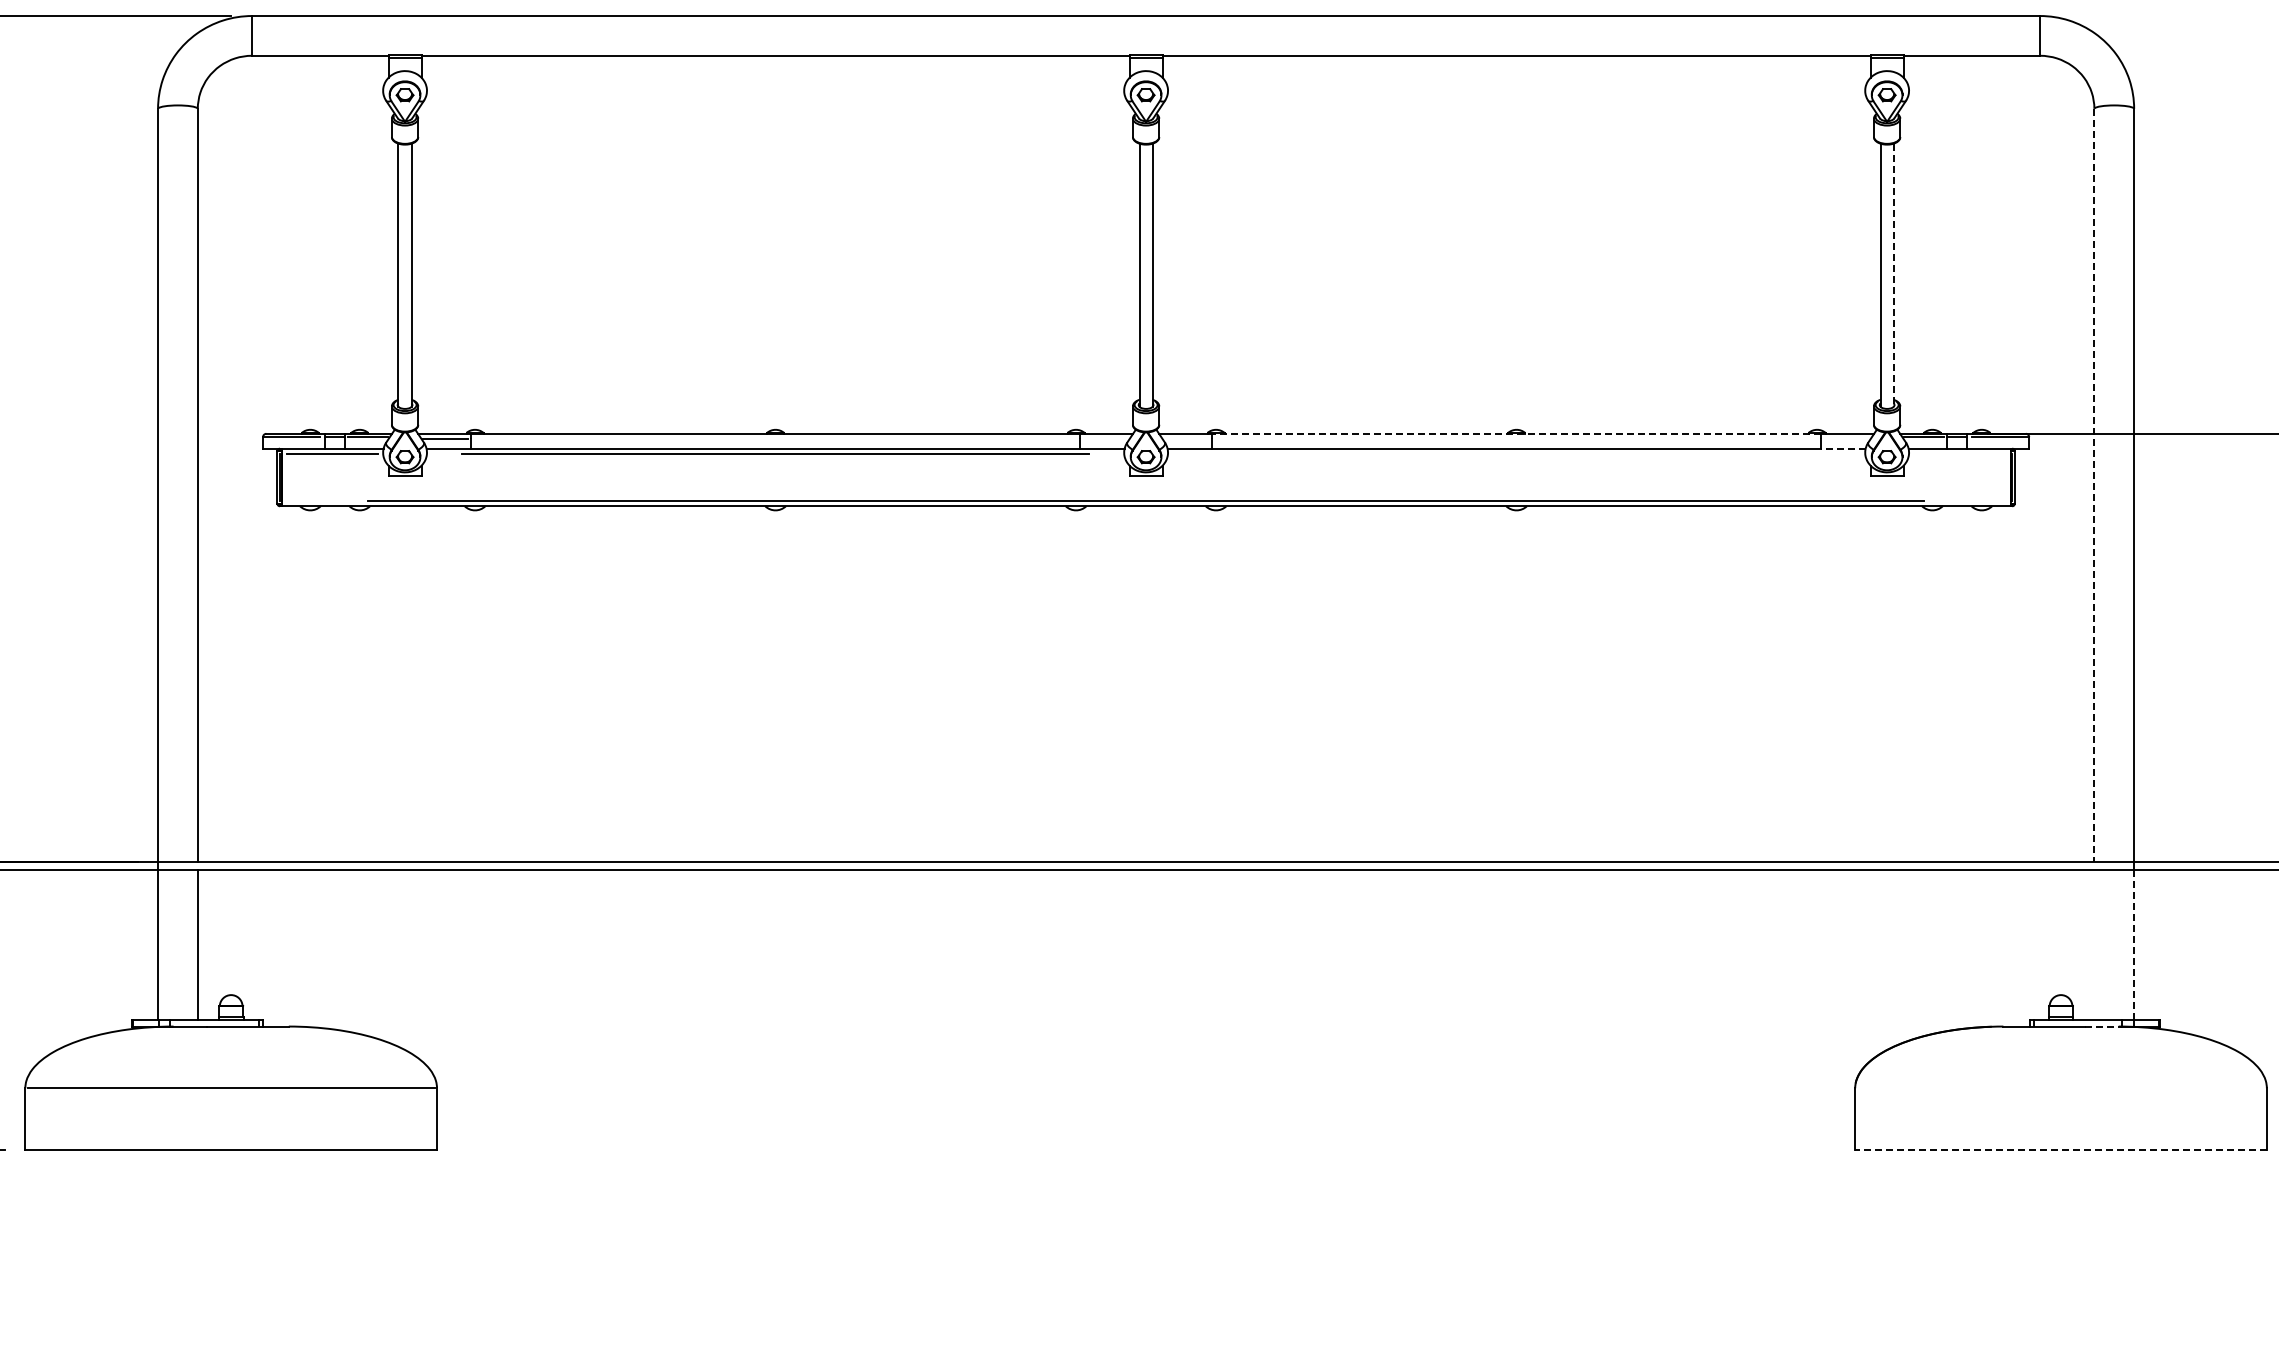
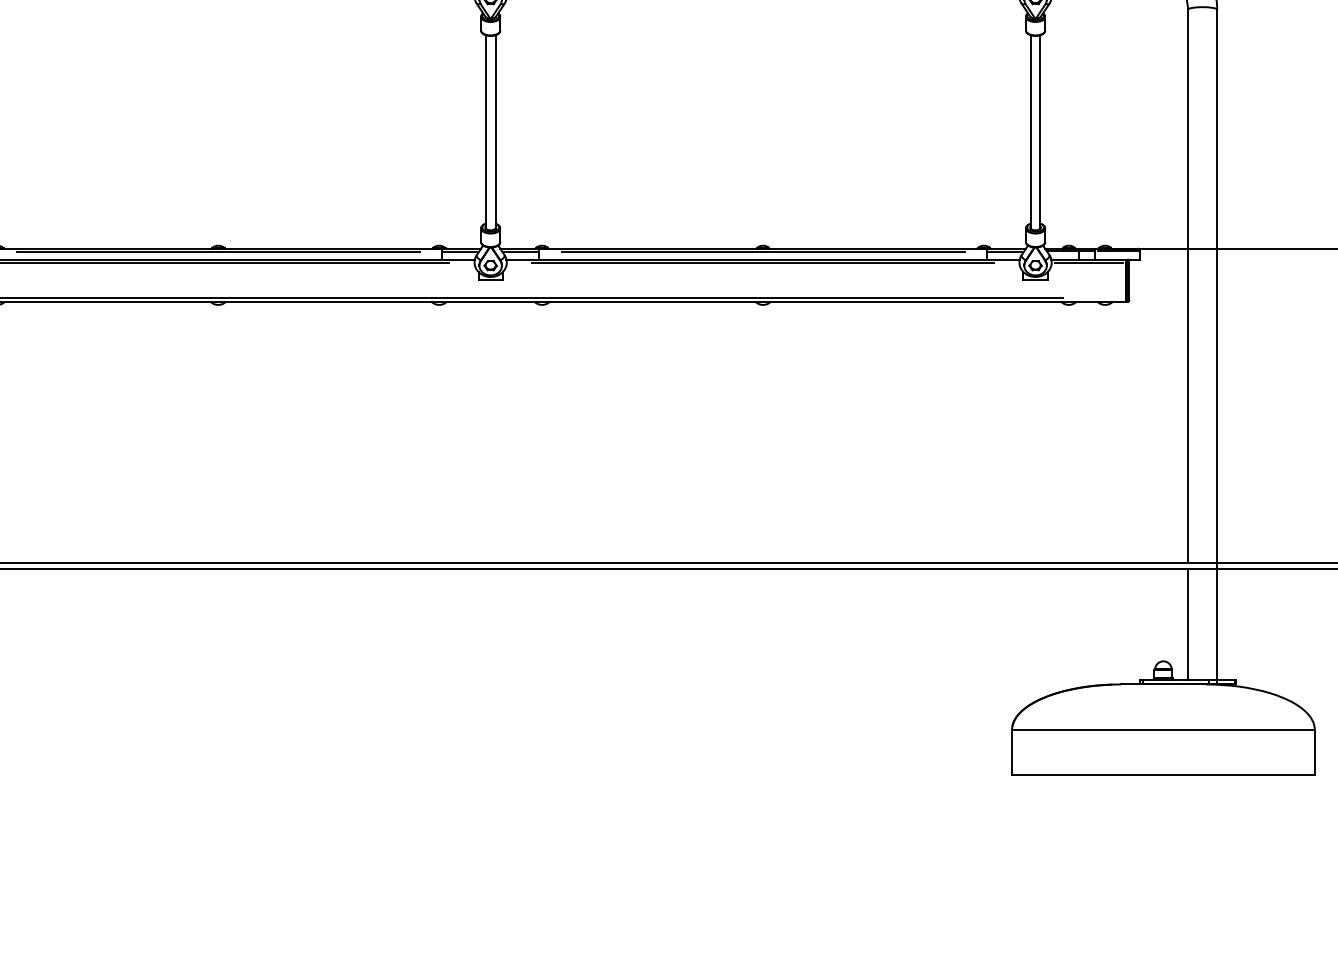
line: (1893, 275) -> (1040, 132), dashed -> solid
line: (1516, 433) -> (763, 248), dashed -> solid
line: (775, 438) -> (218, 252), added
line: (1105, 438) -> (460, 252), added
line: (1186, 438) -> (520, 252), added
line: (1516, 438) -> (763, 252), added
line: (1846, 438) -> (1005, 252), added
line: (1842, 448) -> (1002, 259), dashed -> solid
line: (1516, 453) -> (763, 263), added
line: (1959, 453) -> (1088, 263), added
line: (2094, 485) -> (1188, 286), dashed -> solid
line: (2094, 944) -> (1188, 624), added
line: (2134, 945) -> (1217, 624), dashed -> solid
line: (2103, 1026) -> (1194, 684), dashed -> solid
line: (2060, 1088) -> (1163, 730), added
line: (2061, 1150) -> (1163, 775), dashed -> solid

